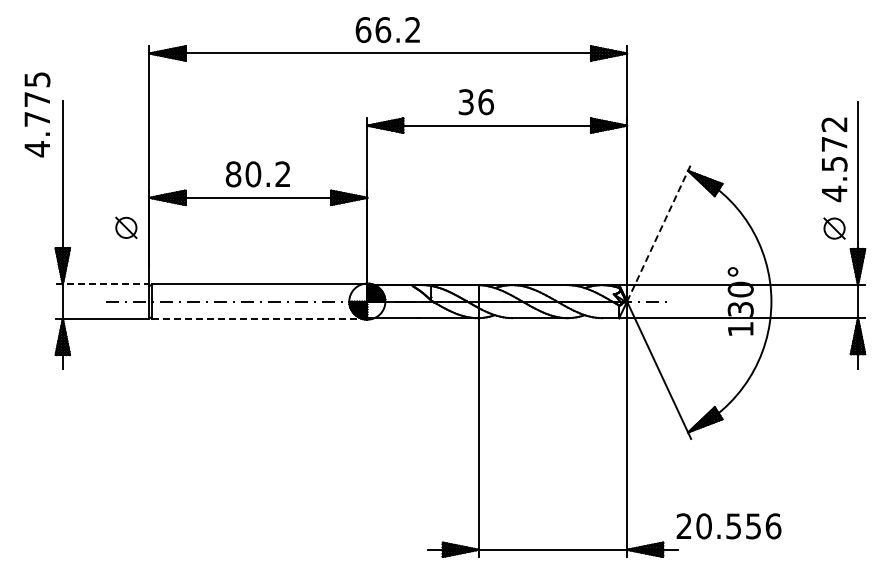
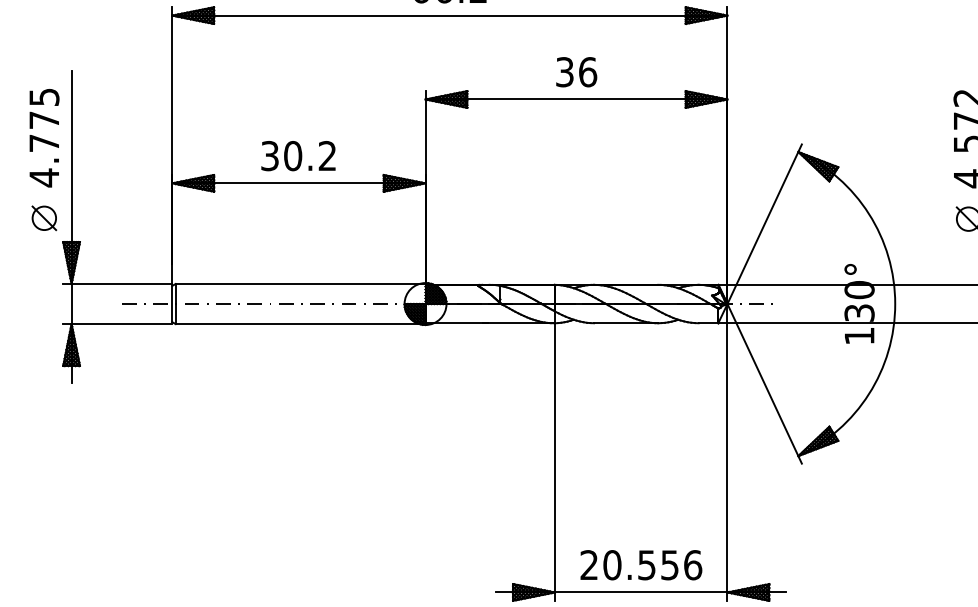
text: (475, 102) -> (575, 72), moved
text: (37, 114) -> (44, 137), moved
text: (233, 174) -> (269, 156), 80.2 -> 30.2
part: (126, 227) -> (44, 217), moved
line: (659, 232) -> (765, 223), dashed -> solid
line: (102, 284) -> (117, 284), dashed -> solid
line: (259, 318) -> (300, 323), dashed -> solid
text: (728, 526) -> (640, 565), moved

